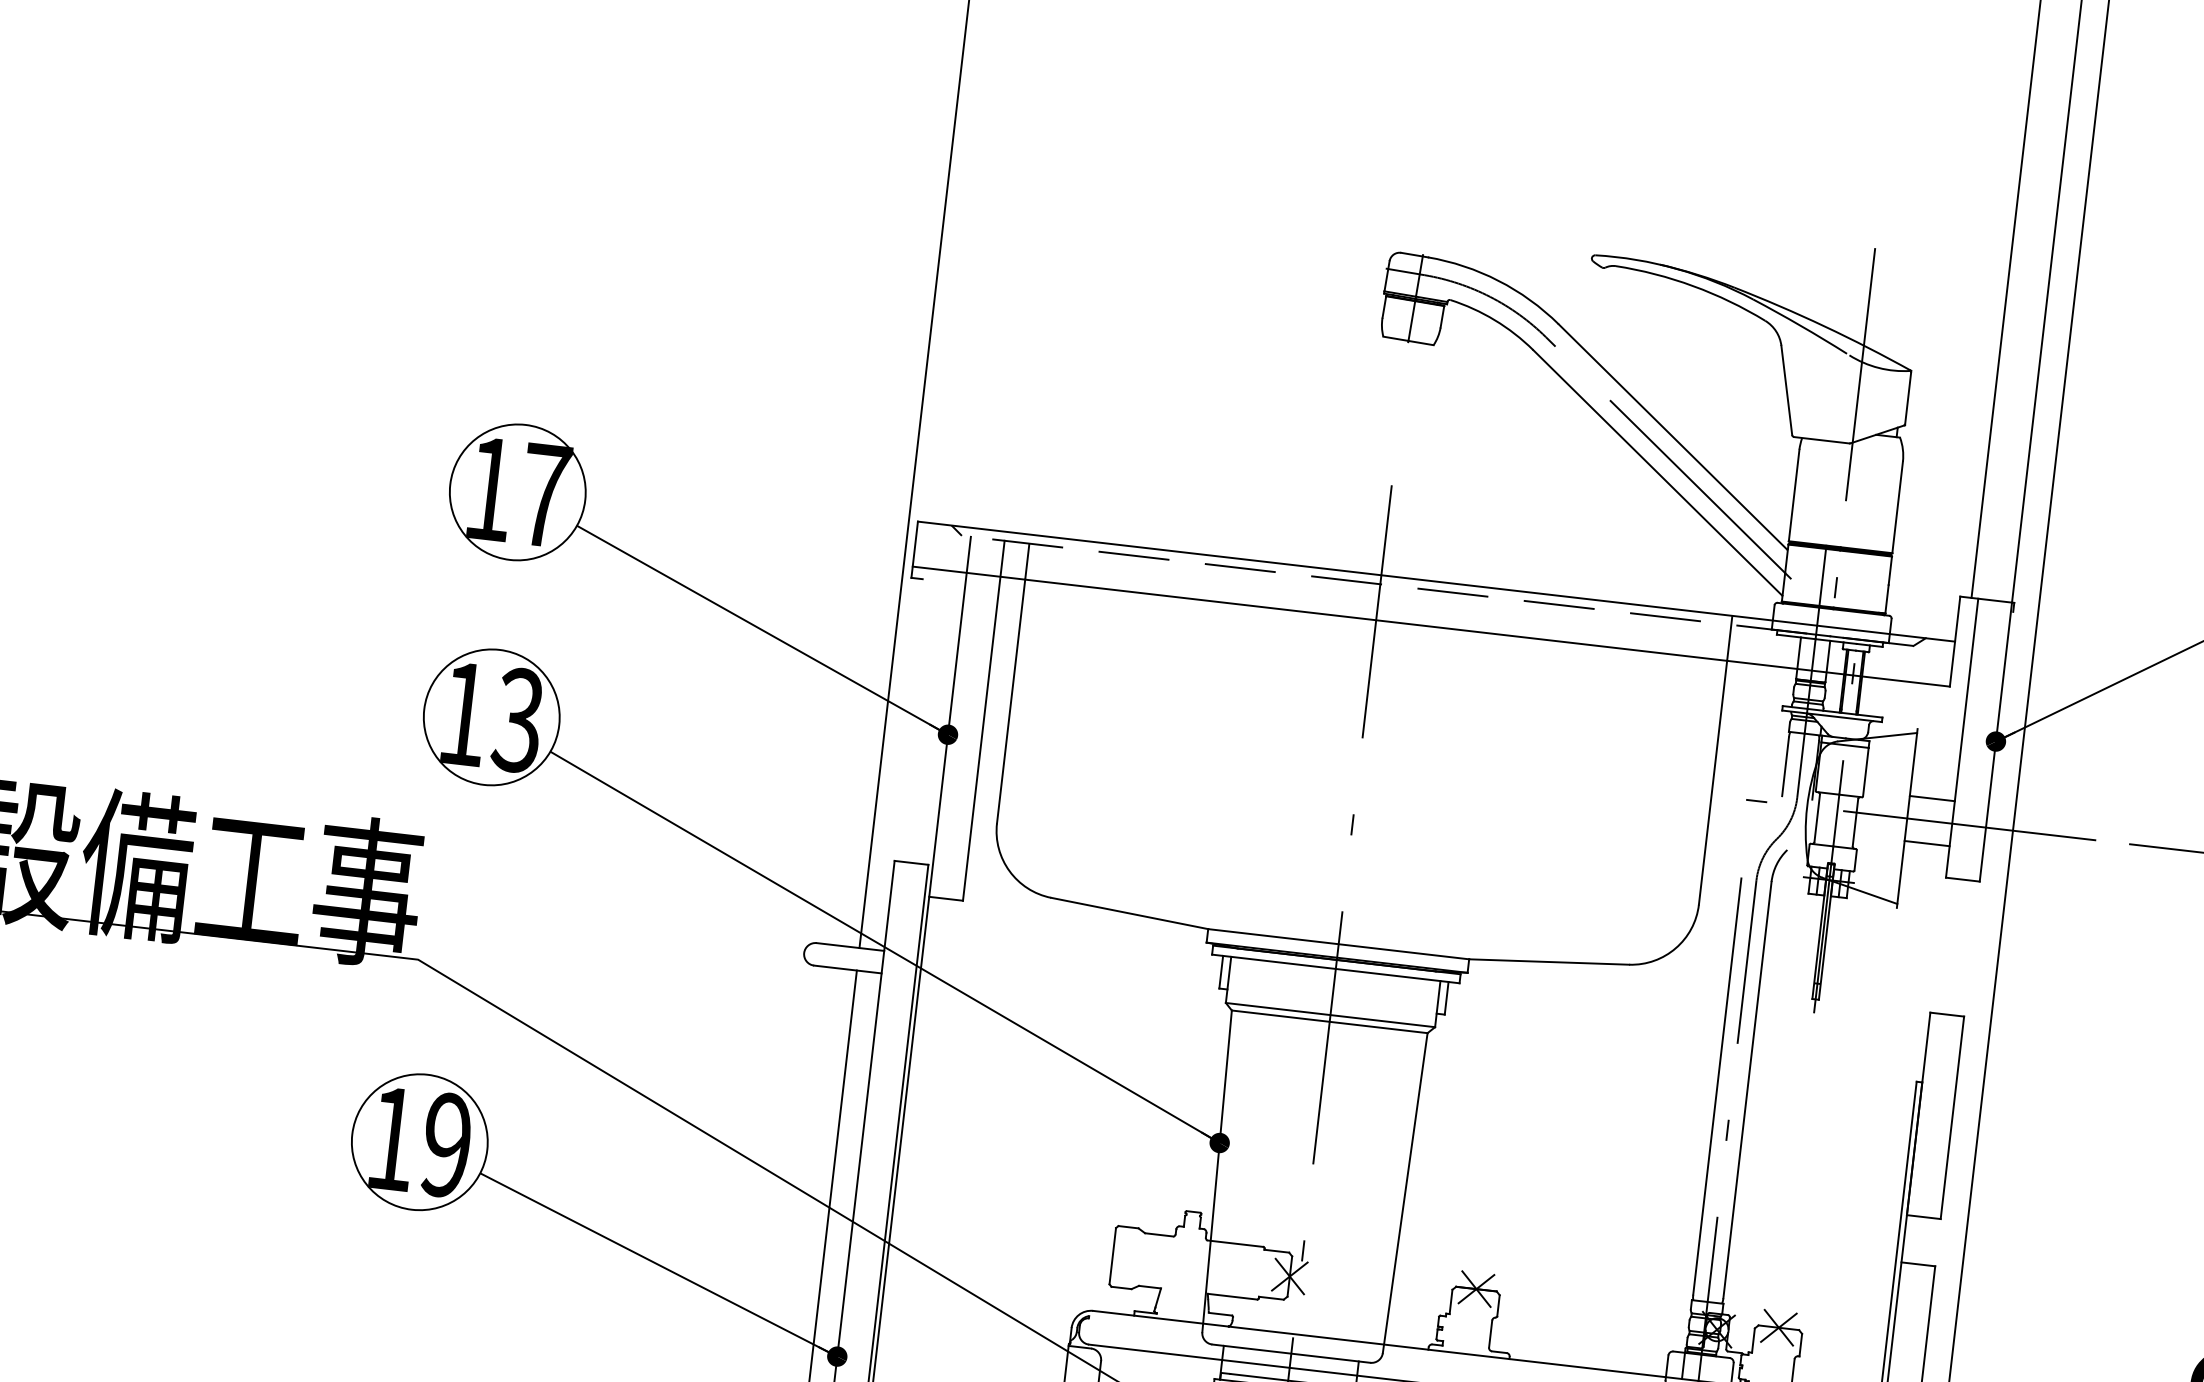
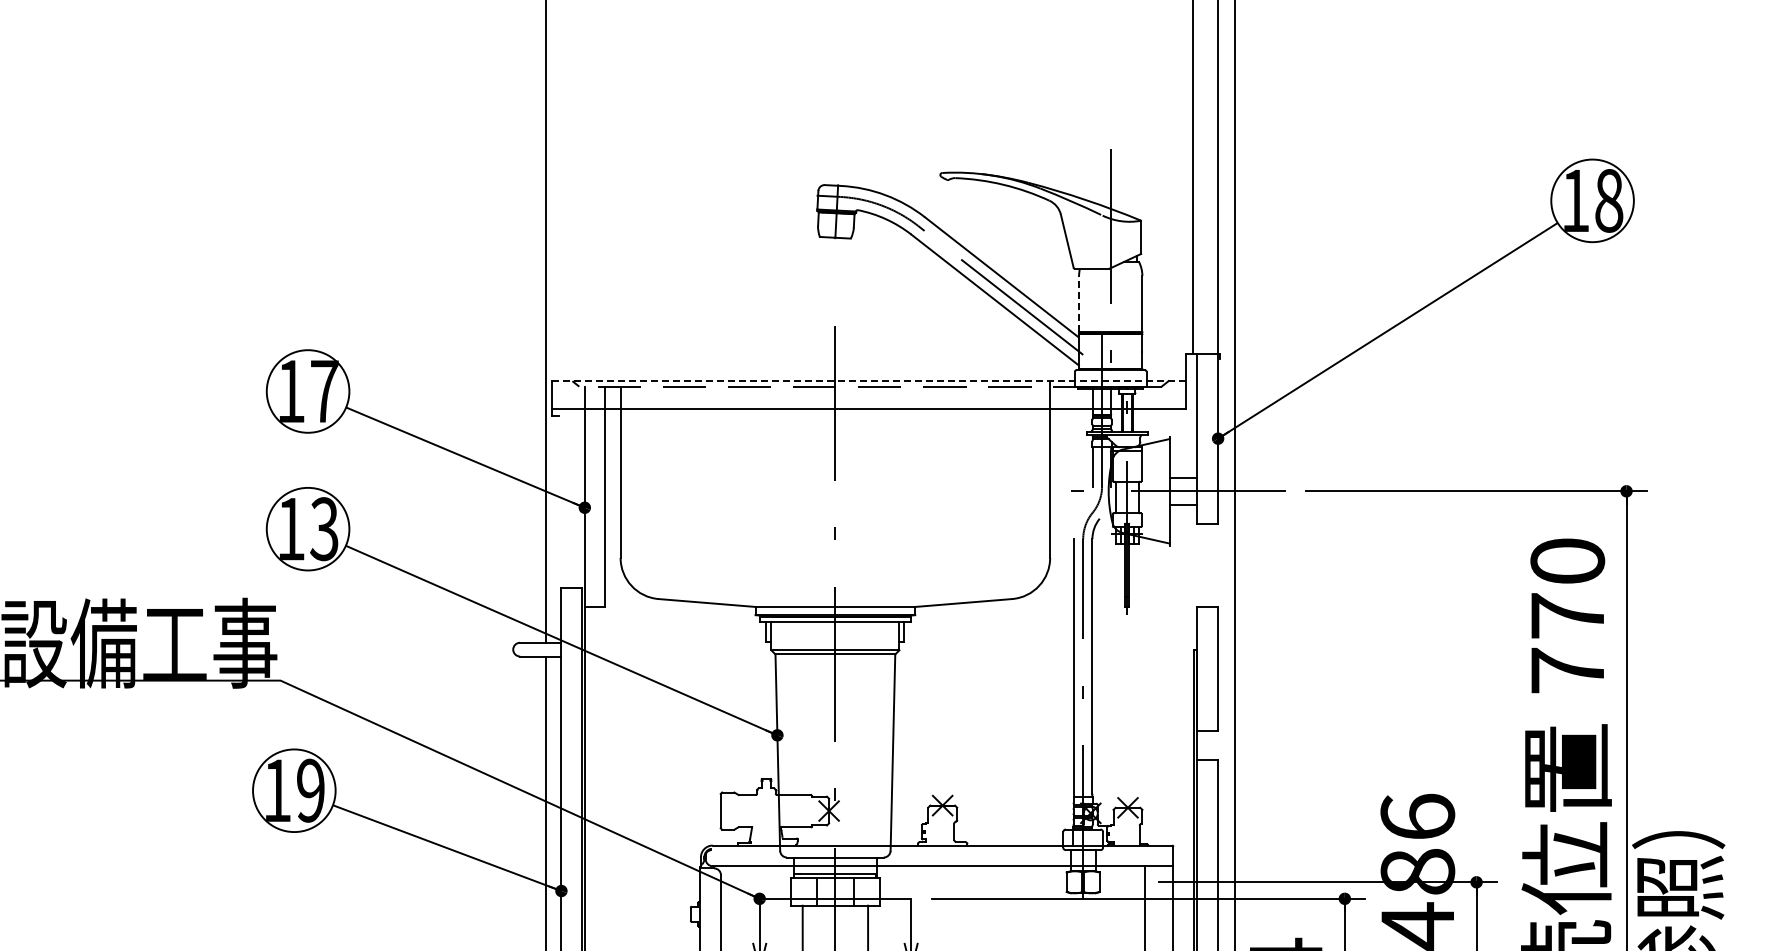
line: (1794, 496) -> (1079, 304), solid -> dashed
line: (1435, 582) -> (868, 381), solid -> dashed

